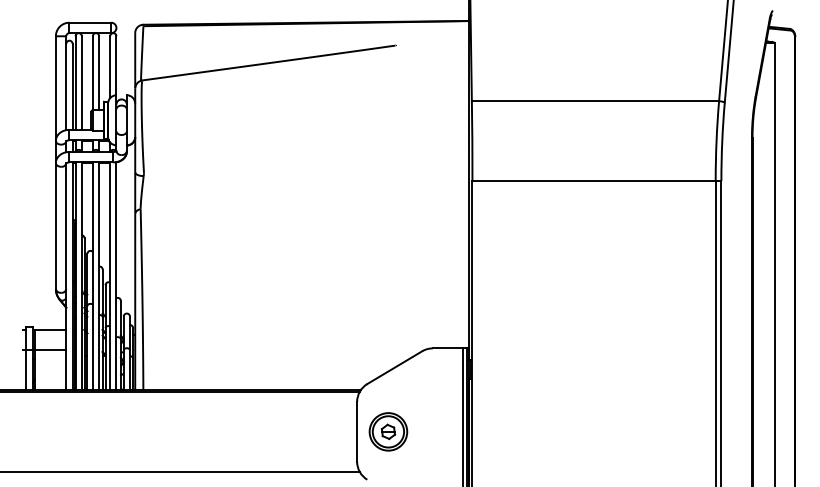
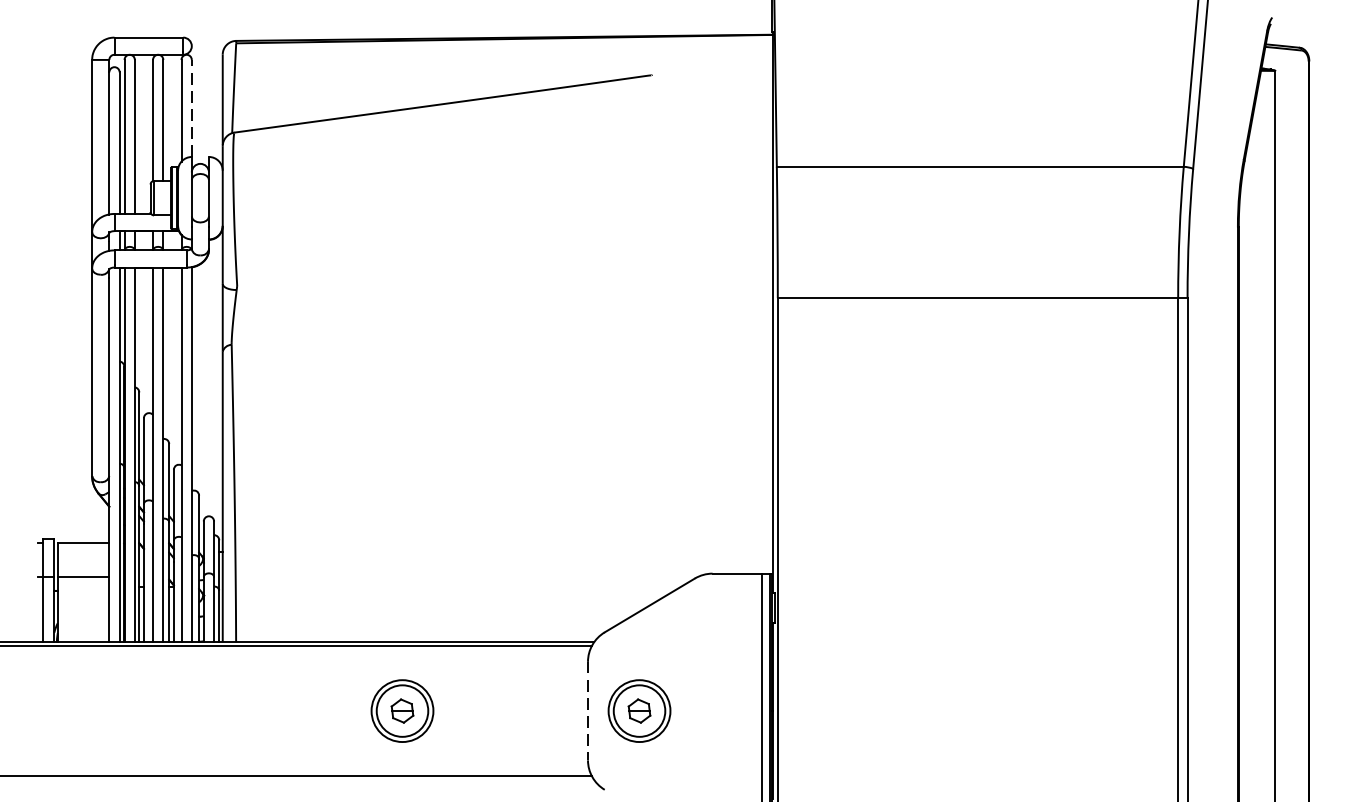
line: (116, 65) -> (191, 108), solid -> dashed
part: (244, 431) -> (402, 710), added
line: (357, 431) -> (588, 710), solid -> dashed

